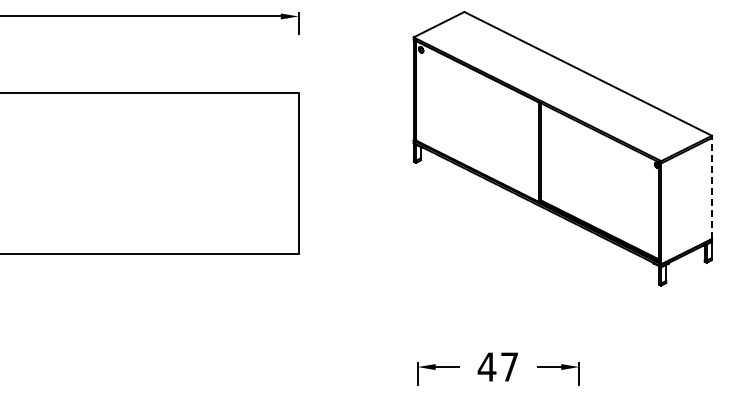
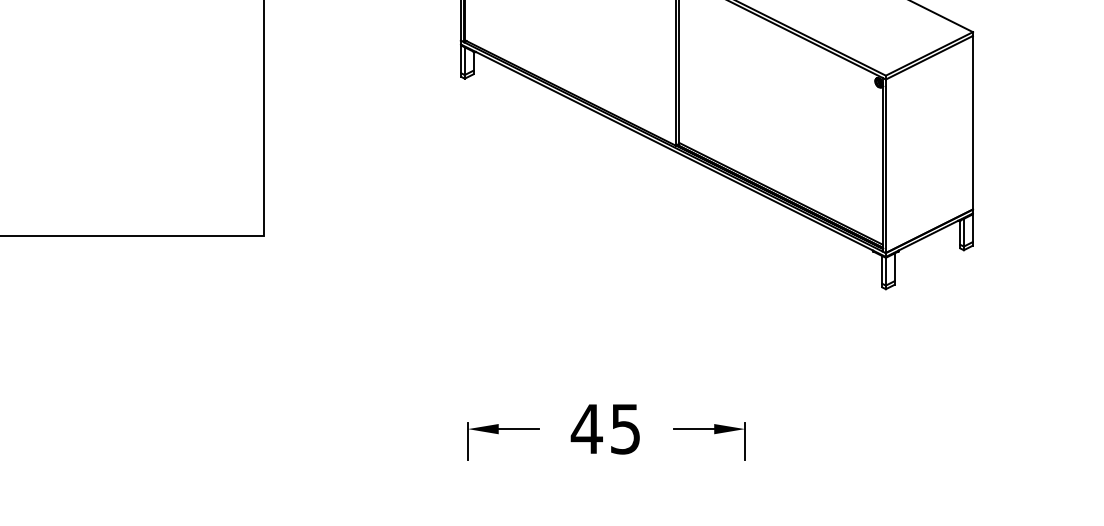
line: (711, 188) -> (972, 122), dashed -> solid
text: (509, 366) -> (625, 428), 47 -> 45

